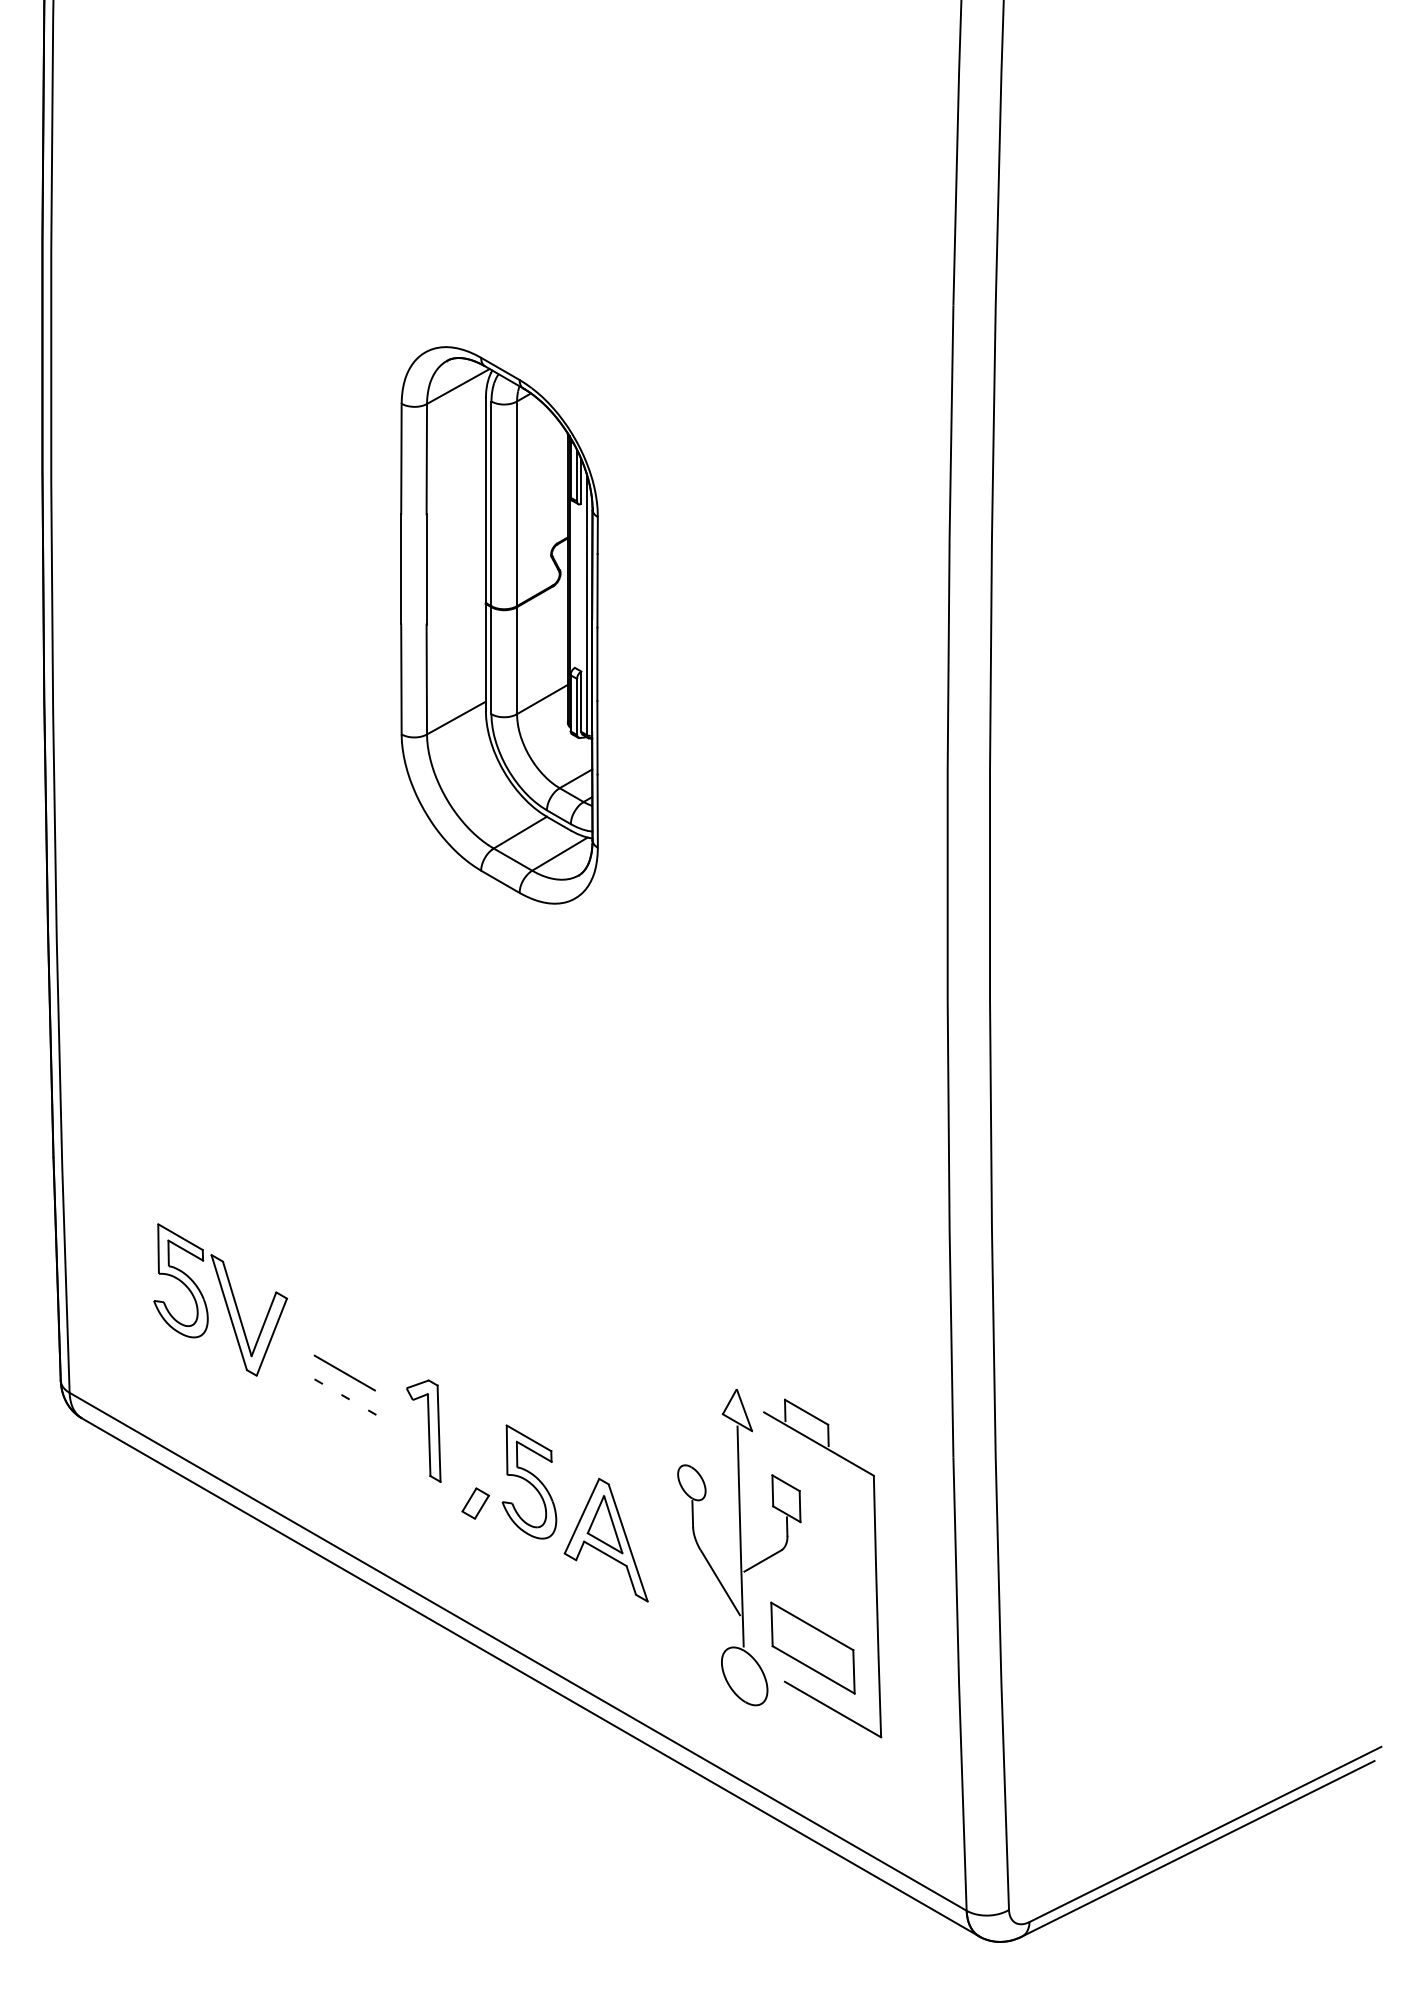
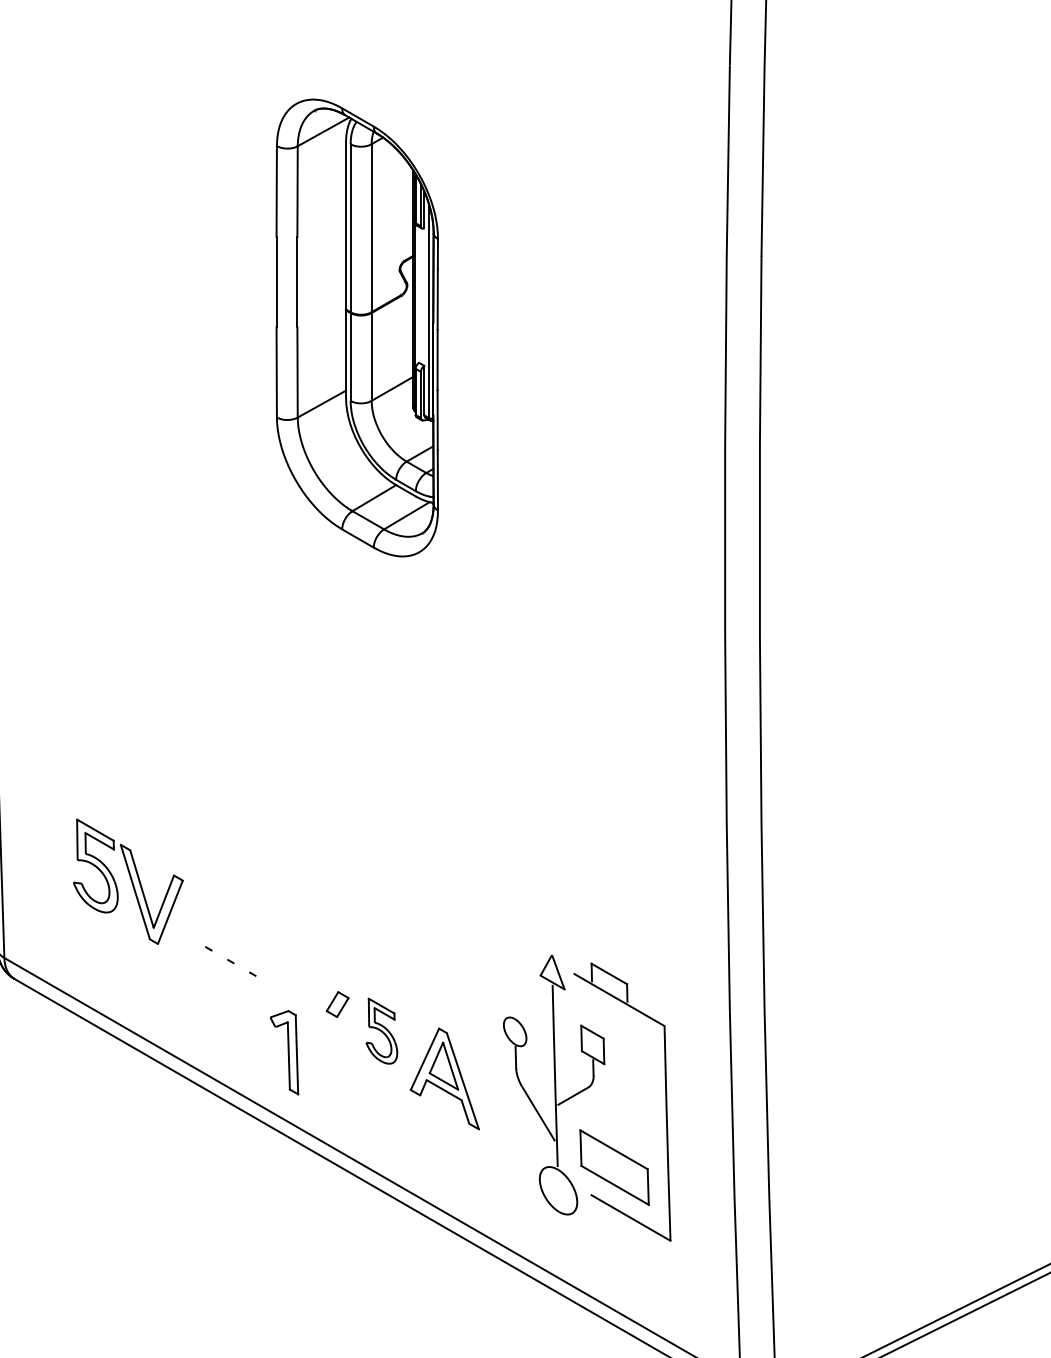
line: (344, 1372) -> (230, 941), removed
part: (423, 1430) -> (284, 1052), moved
part: (529, 1481) -> (381, 1030), size x0.7
part: (475, 1503) -> (337, 1004), moved

